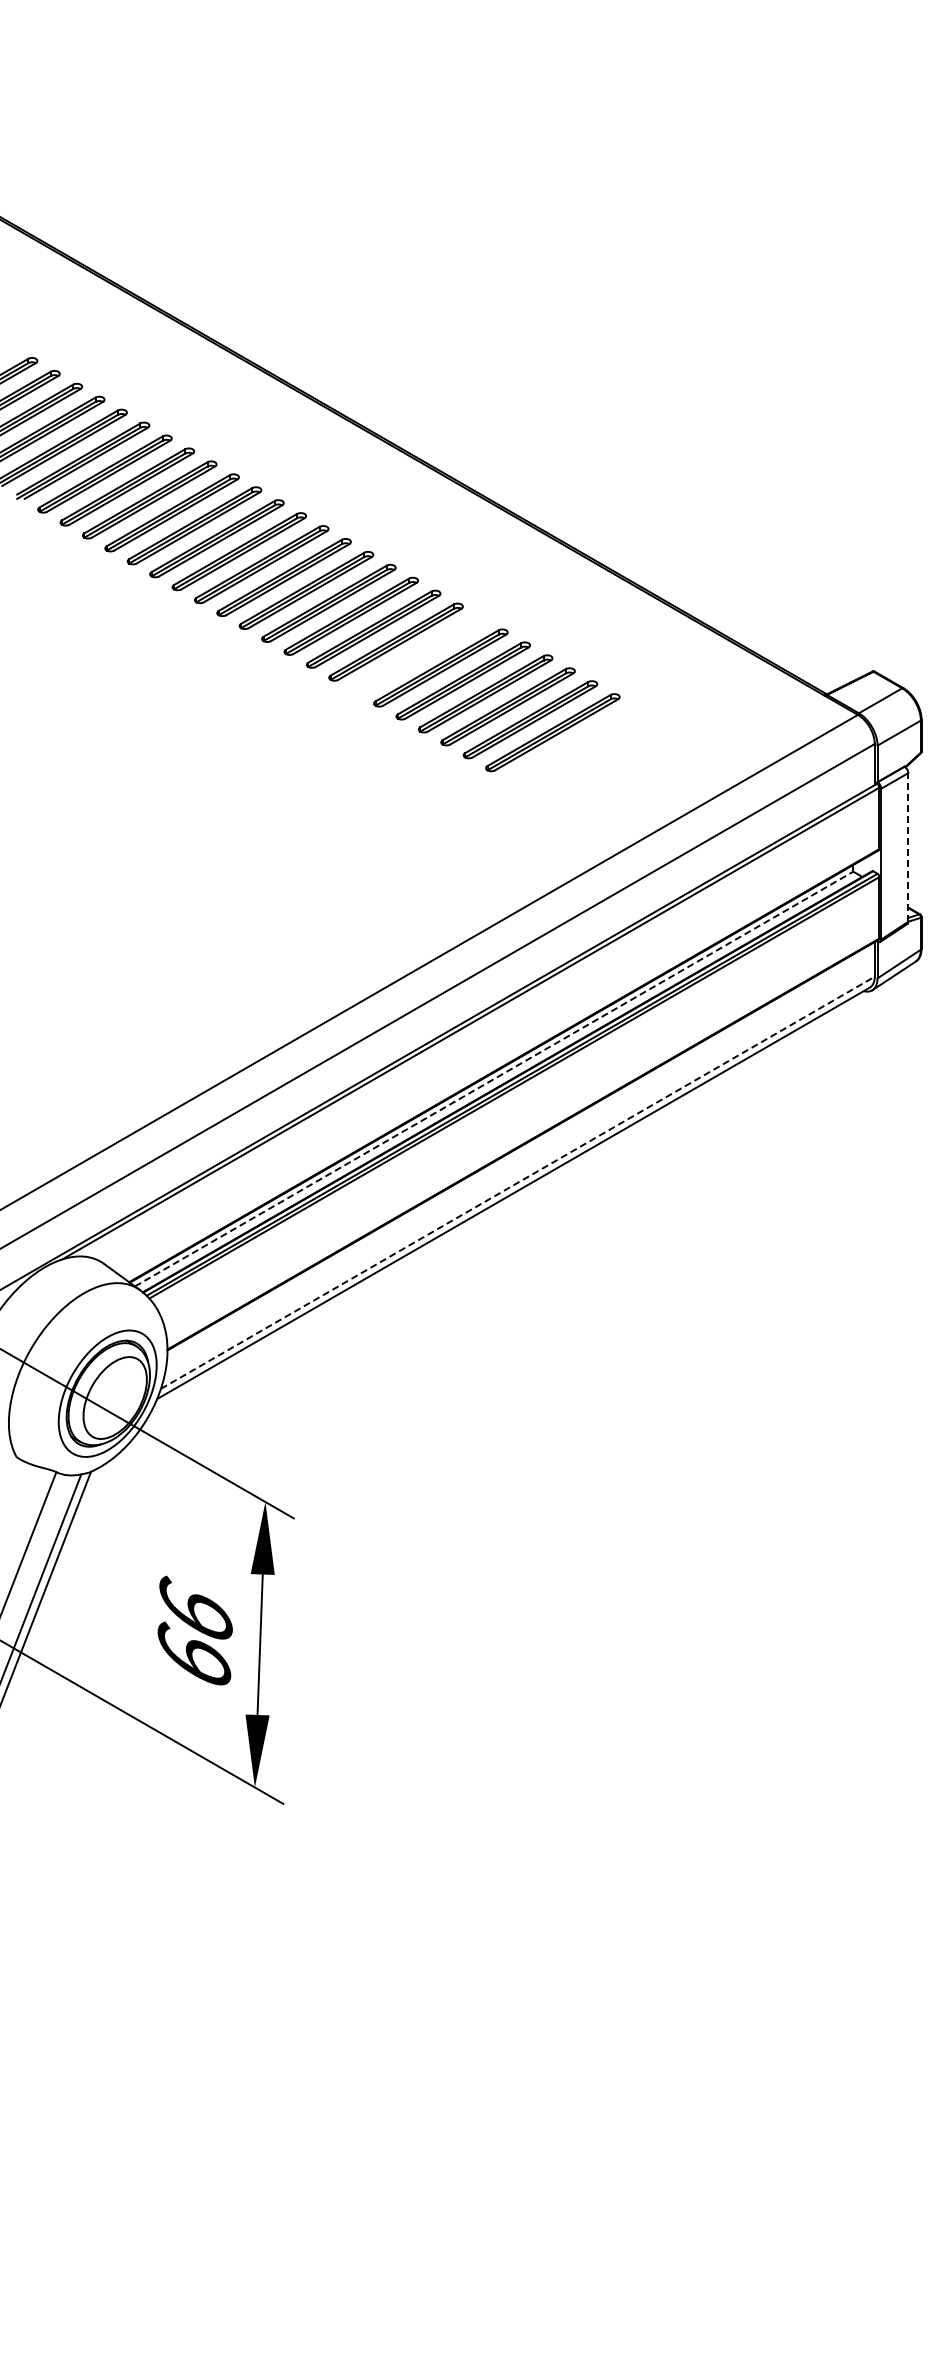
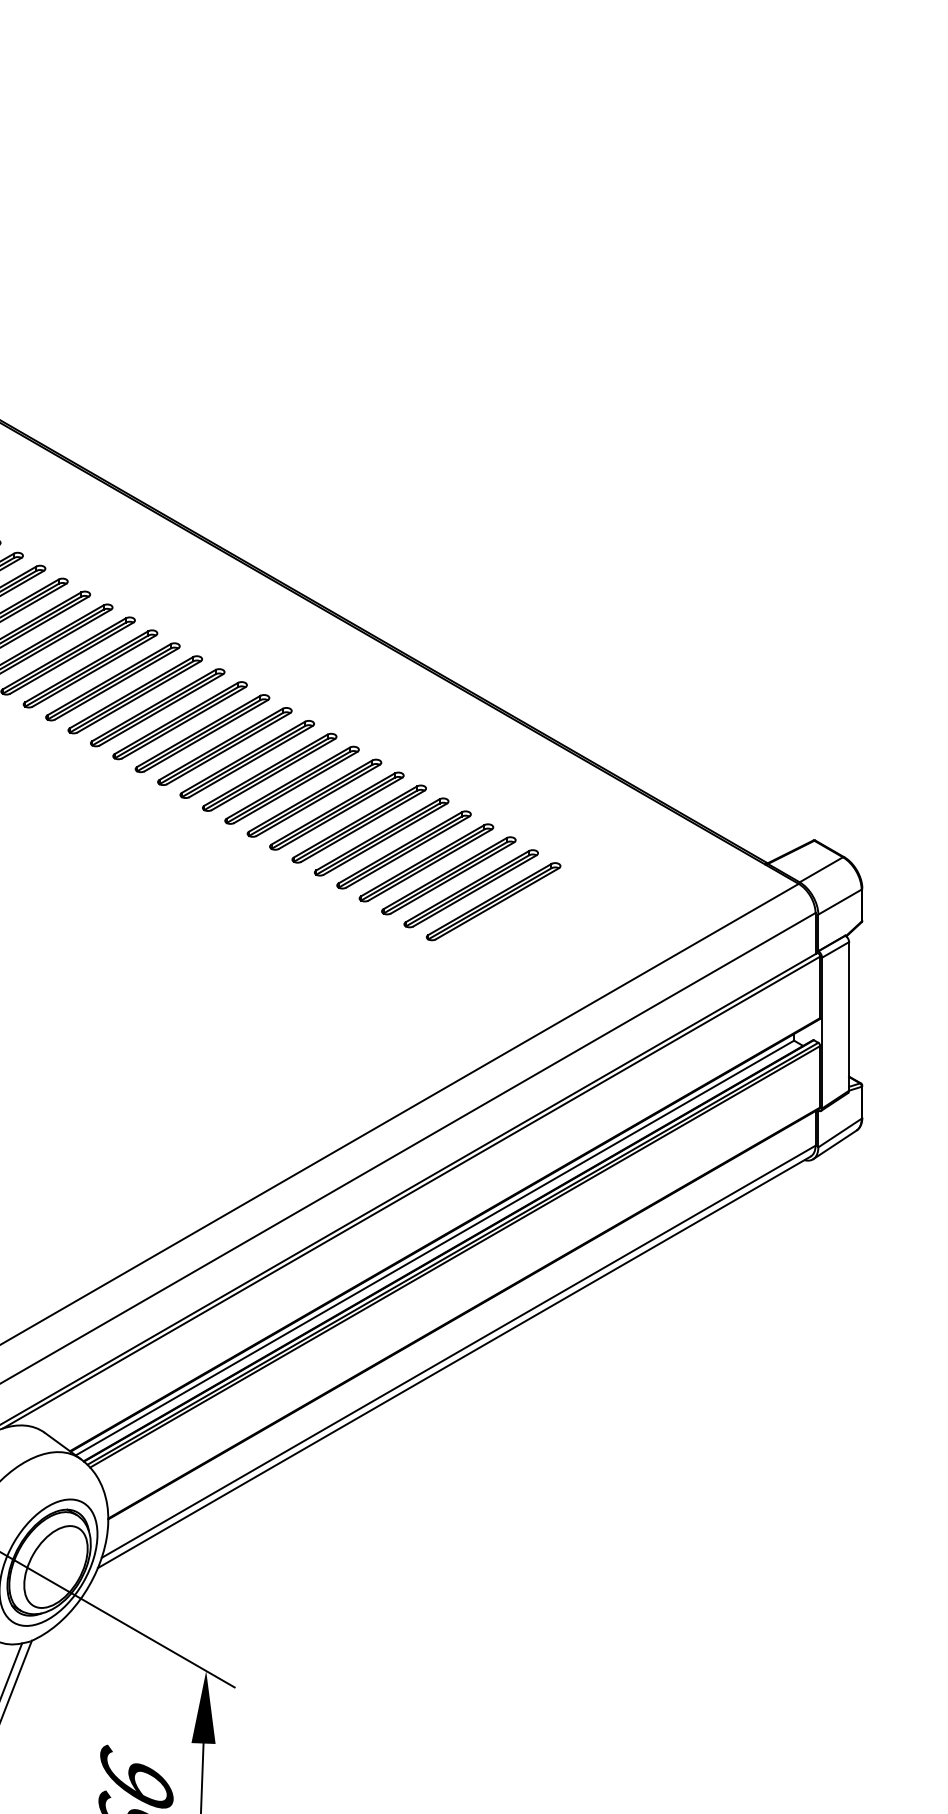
part: (418, 654) -> (359, 823), added
line: (908, 846) -> (849, 1015), dashed -> solid
line: (494, 1079) -> (435, 1248), dashed -> solid
line: (518, 1182) -> (459, 1351), dashed -> solid

